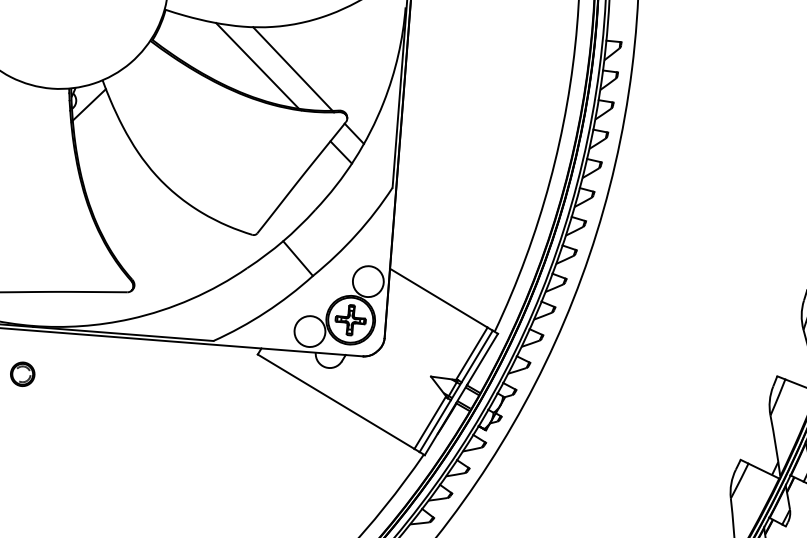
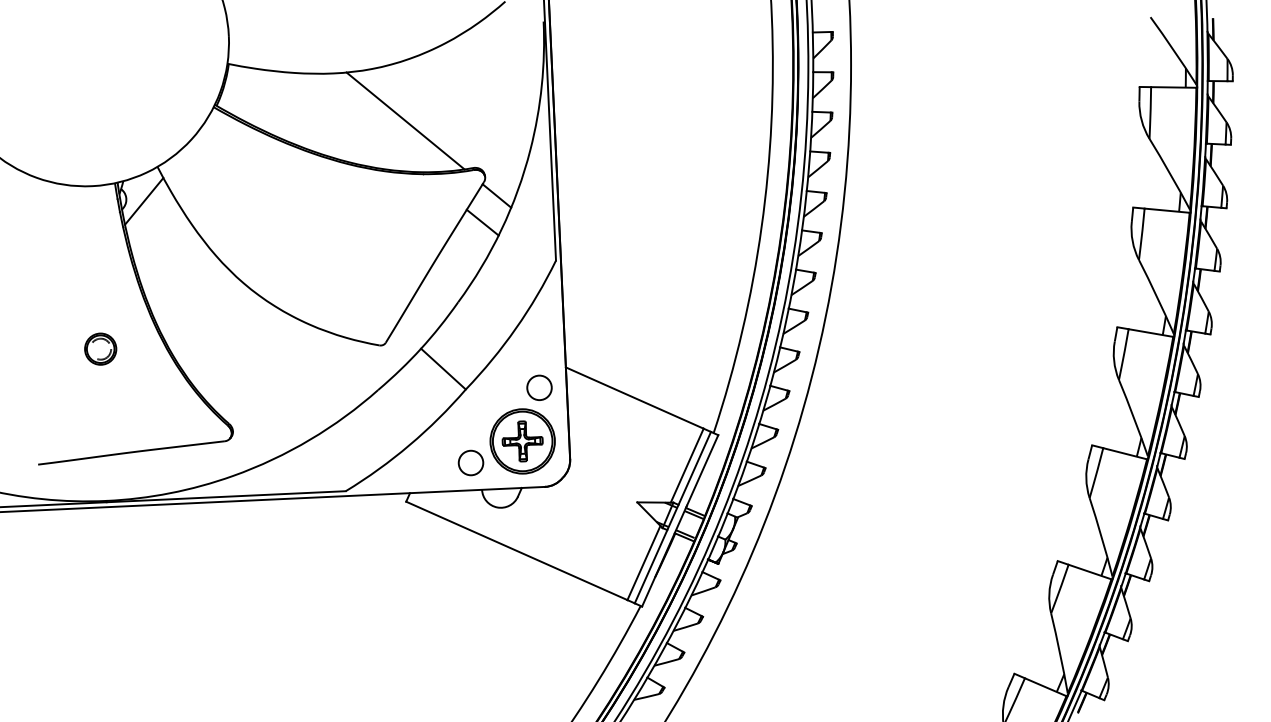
line: (257, 65) -> (358, 122), removed
circle: (368, 281) -> (539, 387), size x0.6
circle: (309, 331) -> (470, 462), size x0.6
part: (22, 373) -> (100, 348), moved

